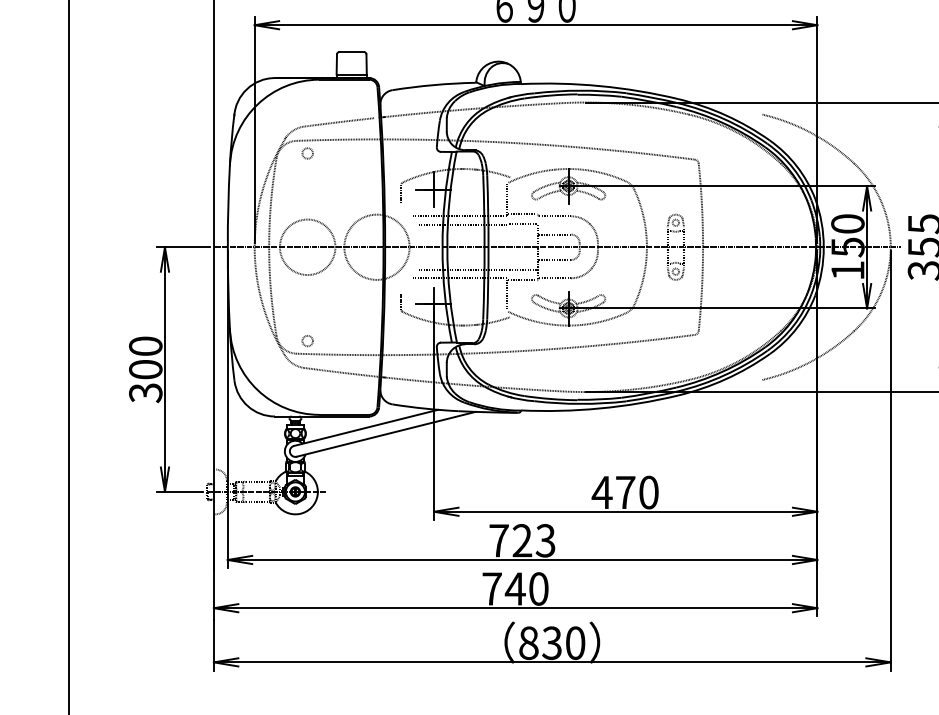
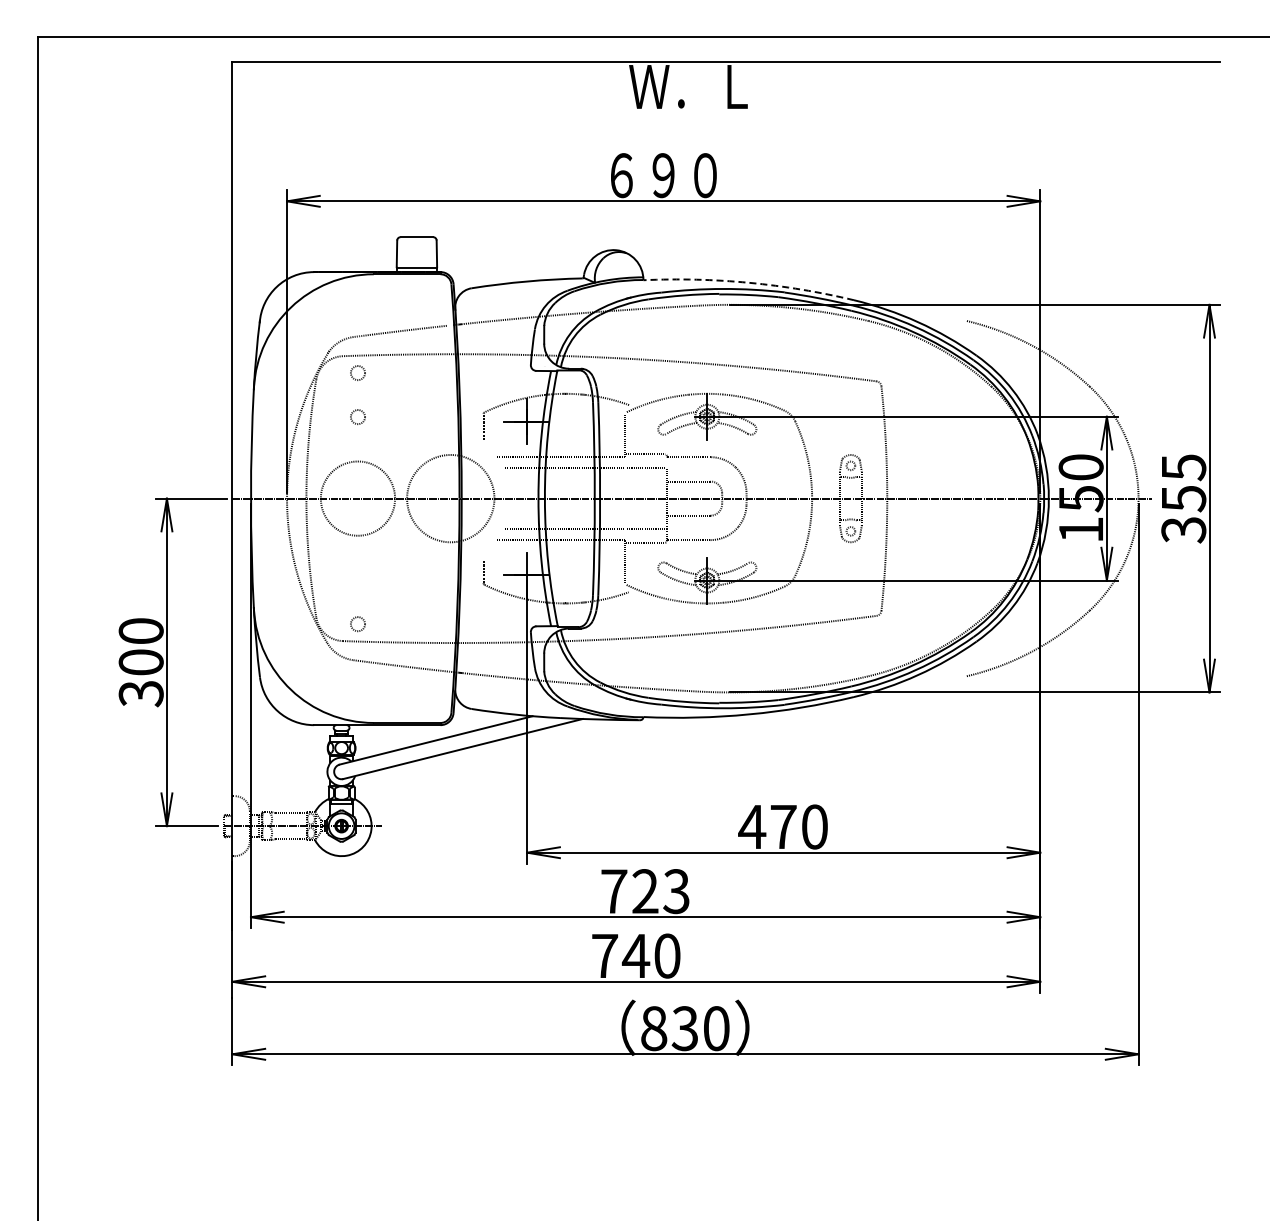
arc: (600, 85) -> (749, 282), solid -> dashed
circle: (307, 185) -> (357, 416), added

